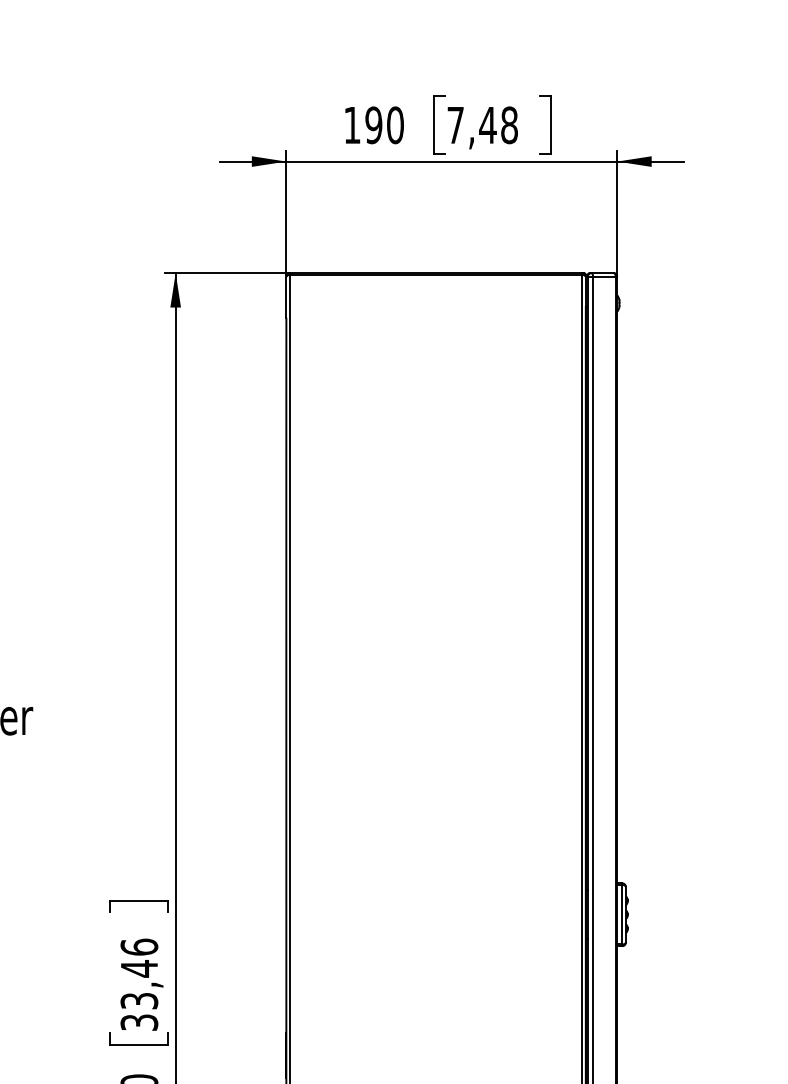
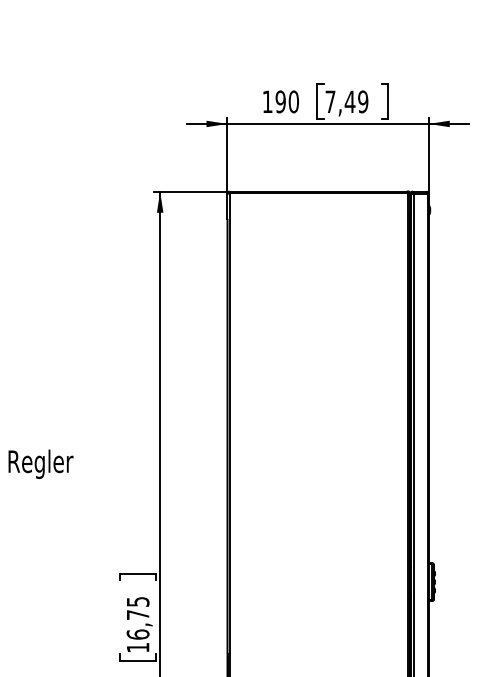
text: (509, 124) -> (363, 101), 7,48 -> 7,49
text: (138, 984) -> (137, 624), 33,46 -> 16,75

